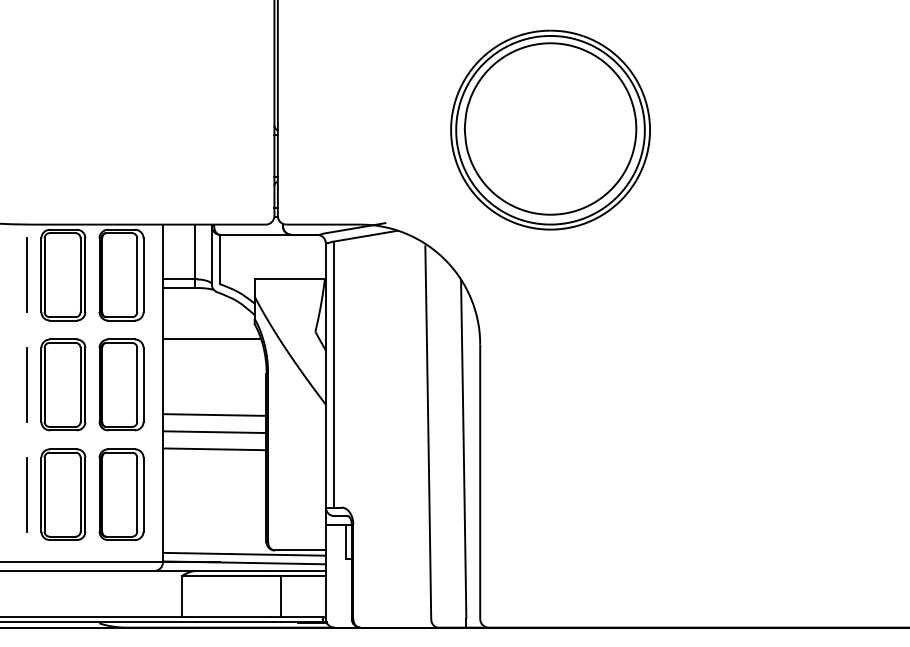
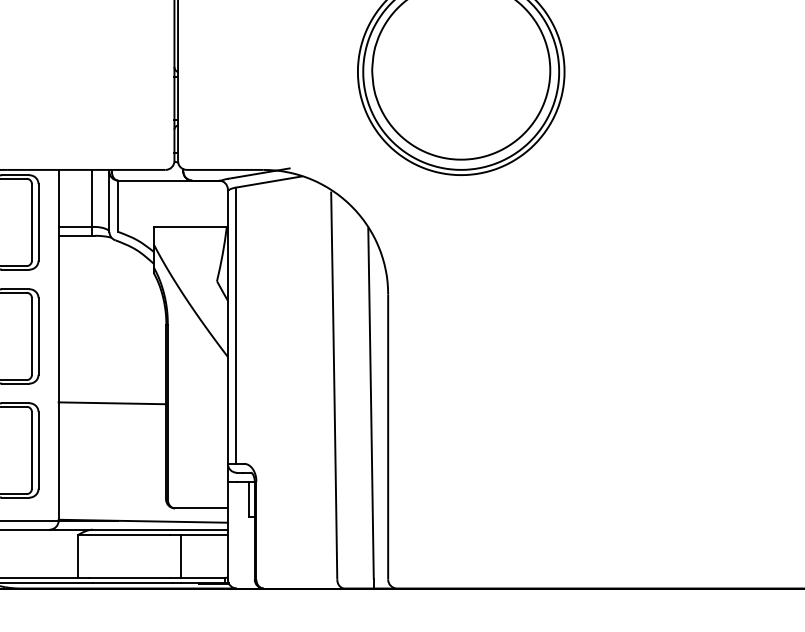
line: (211, 339) -> (109, 289), removed
line: (214, 414) -> (112, 367), removed
line: (214, 432) -> (112, 385), removed
line: (243, 553) -> (142, 511), removed

